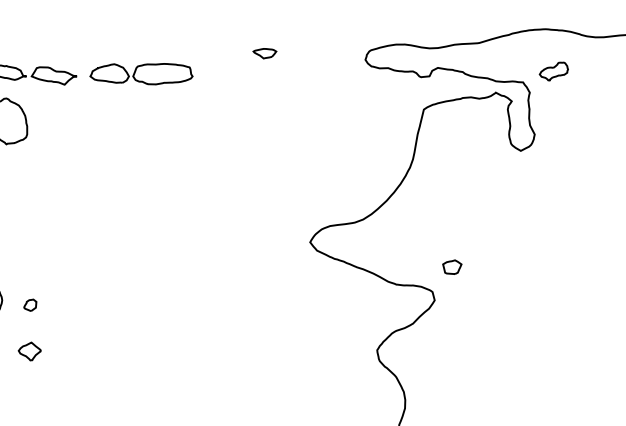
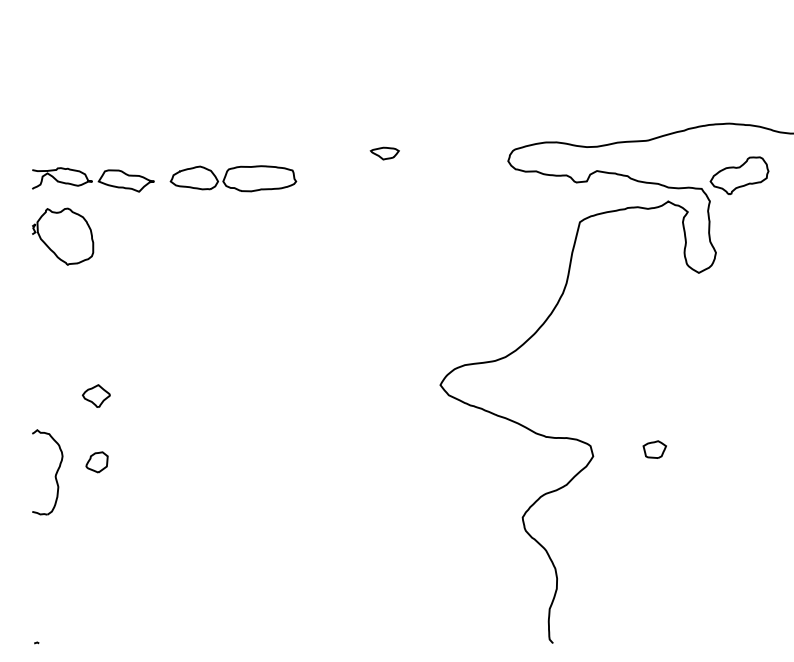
part: (553, 71) -> (739, 175), size x1.67
part: (452, 267) -> (654, 449), moved
part: (29, 305) -> (96, 462), size x1.43
part: (29, 351) -> (95, 395), moved

